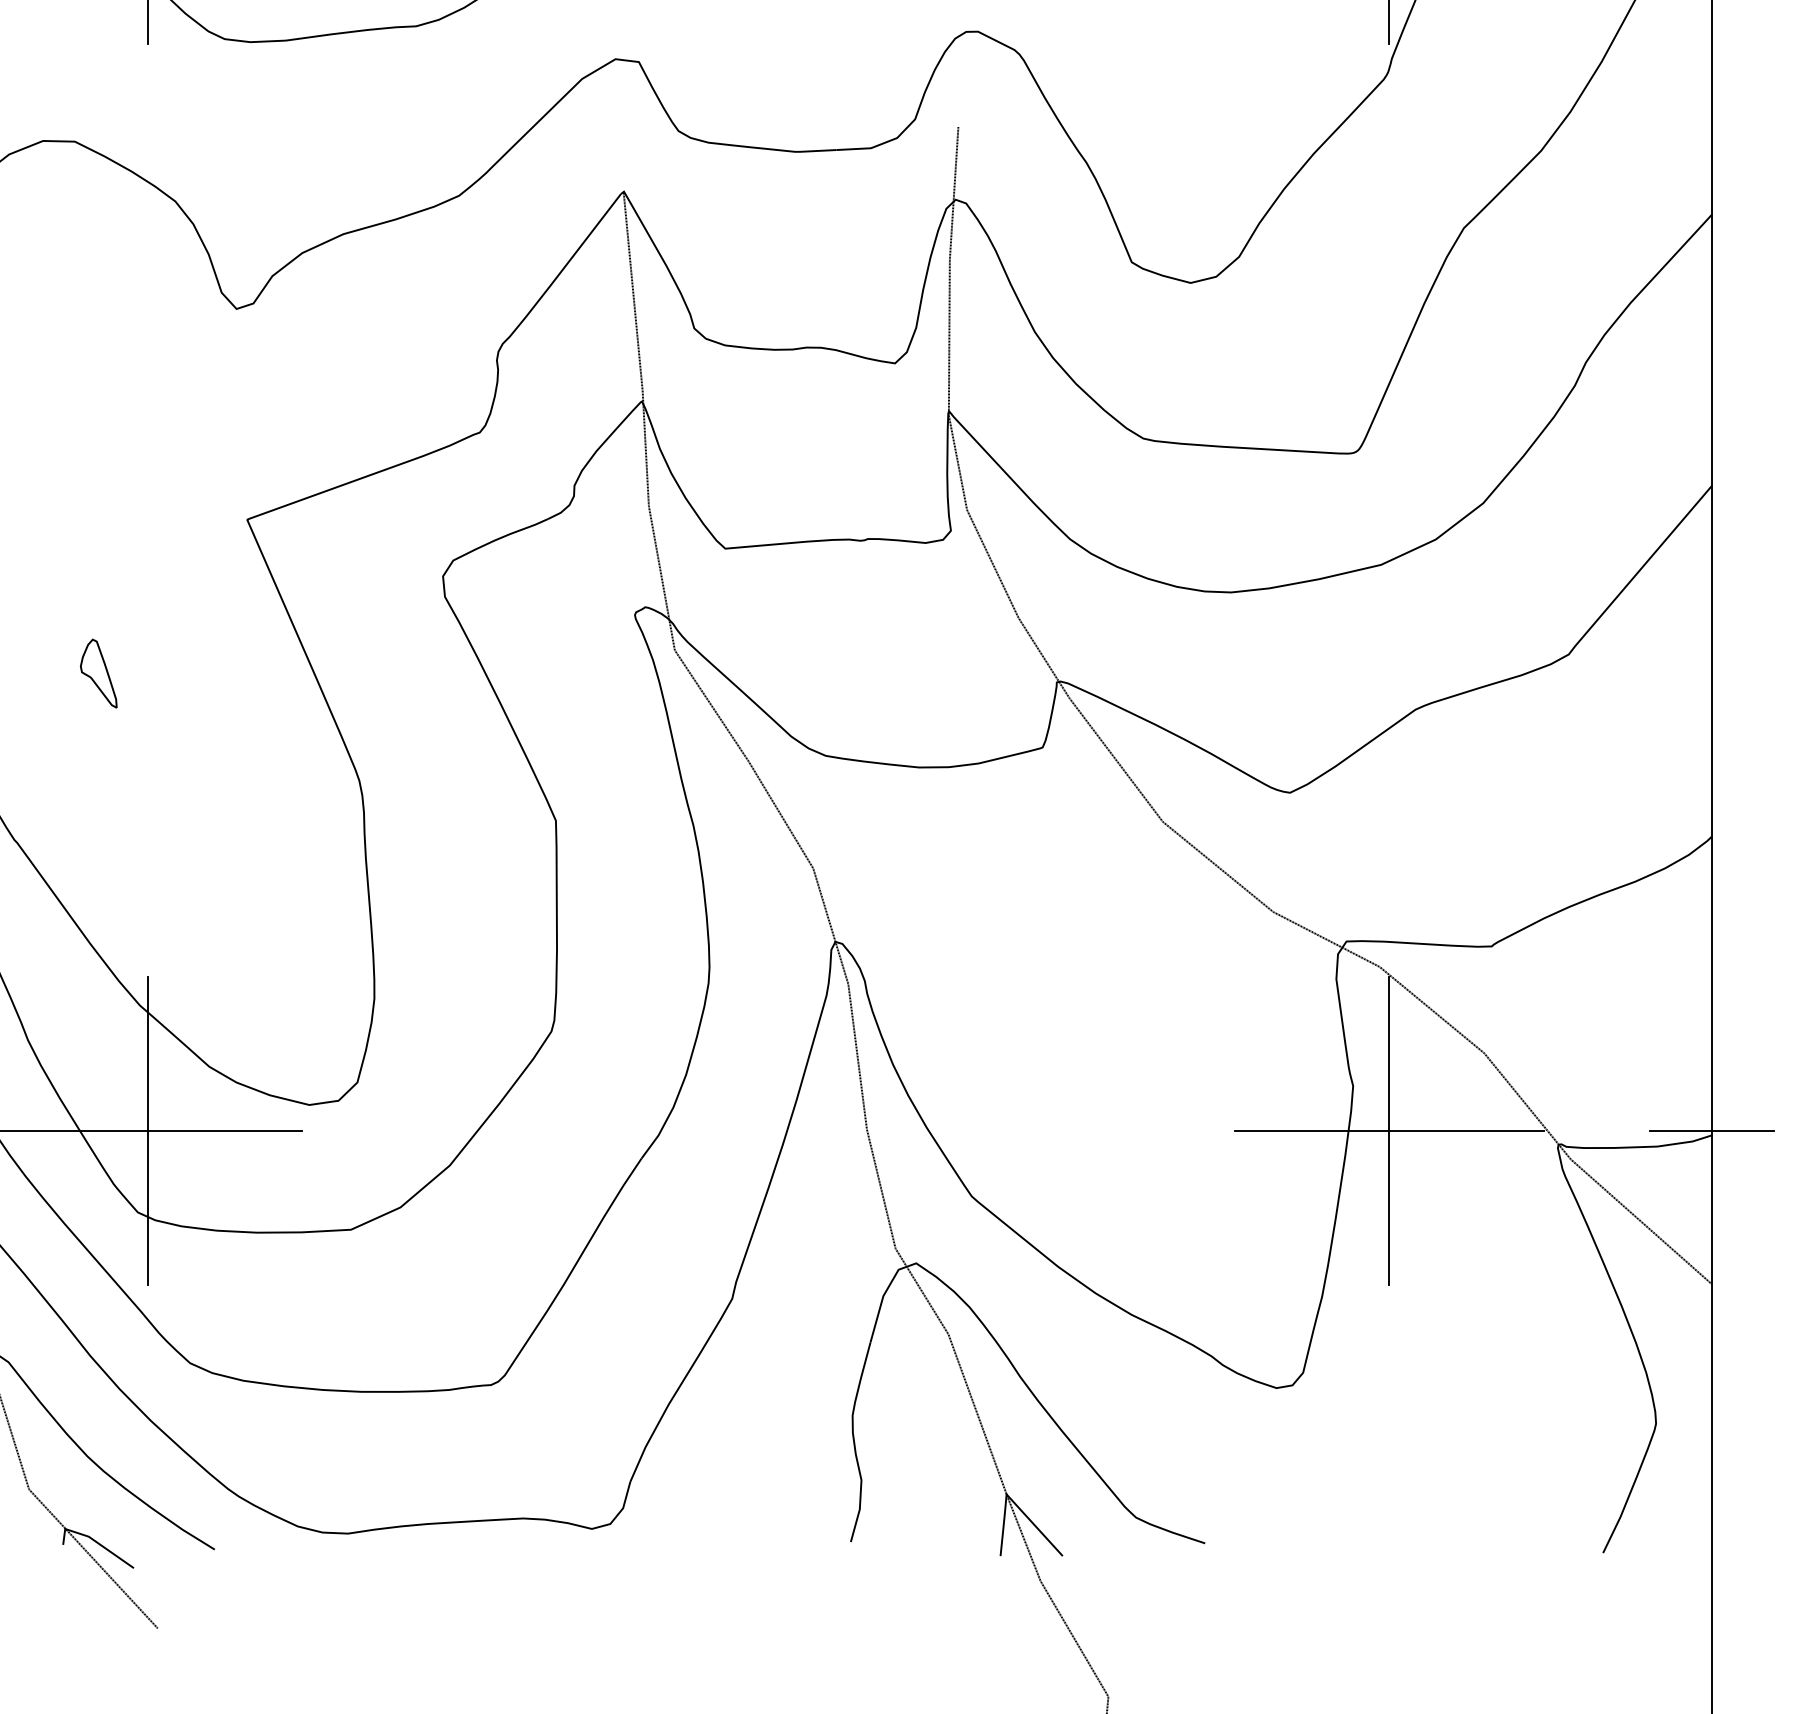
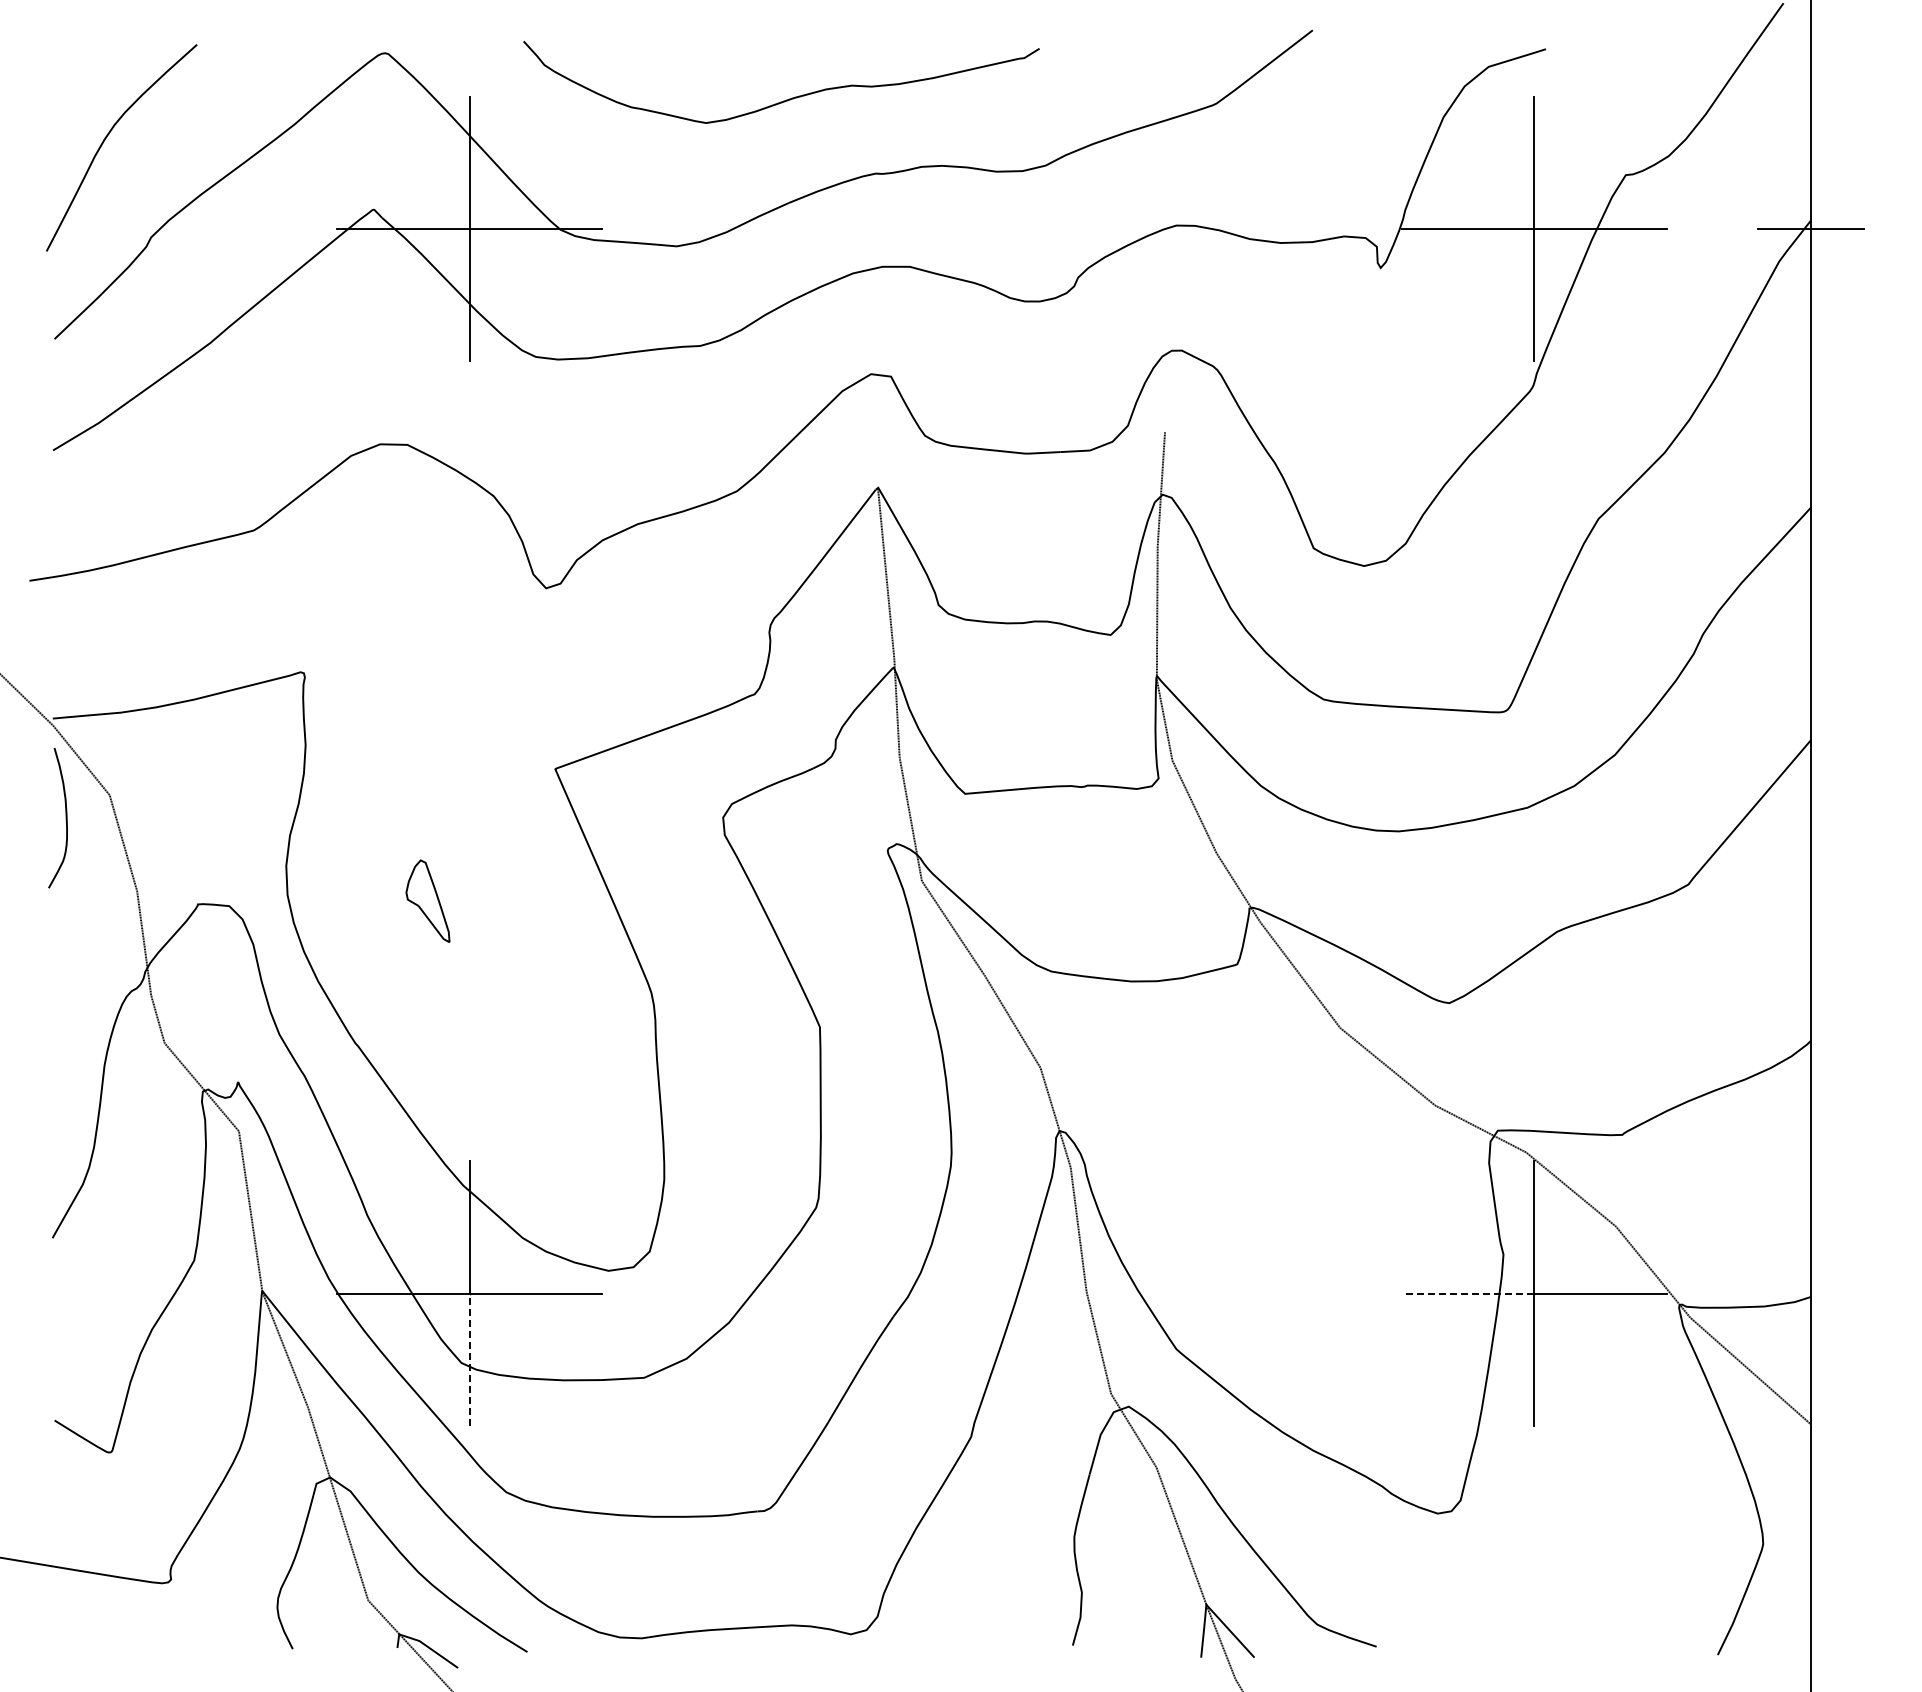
part: (98, 673) -> (427, 900), size x1.4
line: (1311, 1131) -> (1467, 1293), solid -> dashed
line: (1711, 1131) -> (1810, 1293), removed
line: (147, 1208) -> (469, 1359), solid -> dashed

